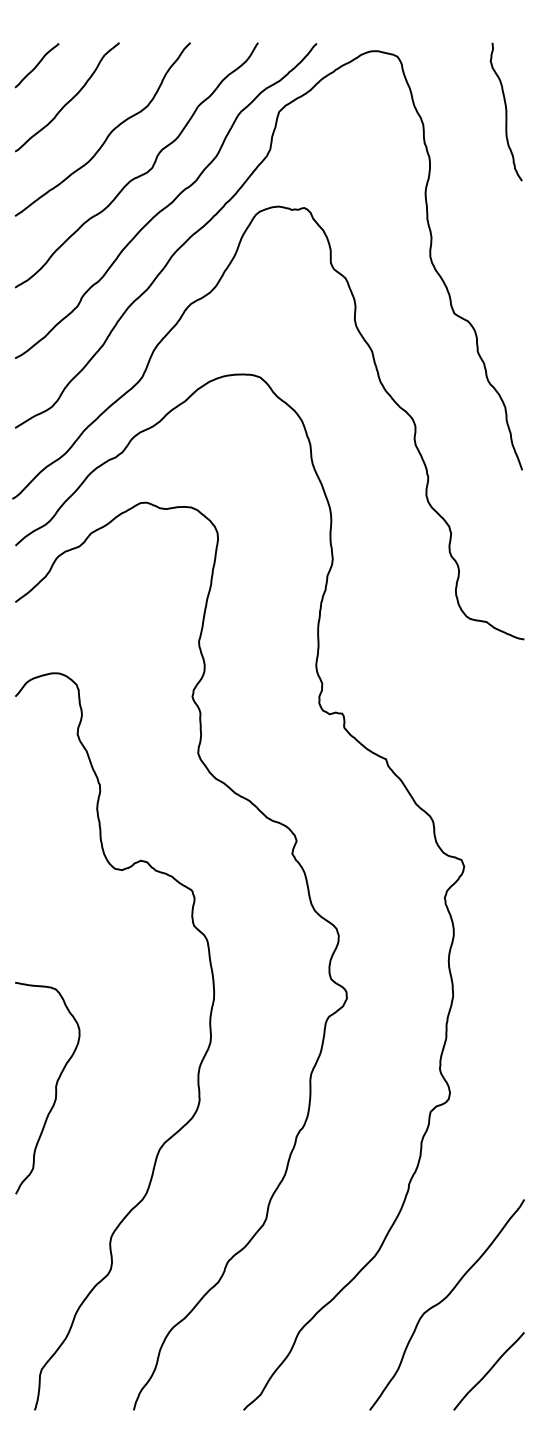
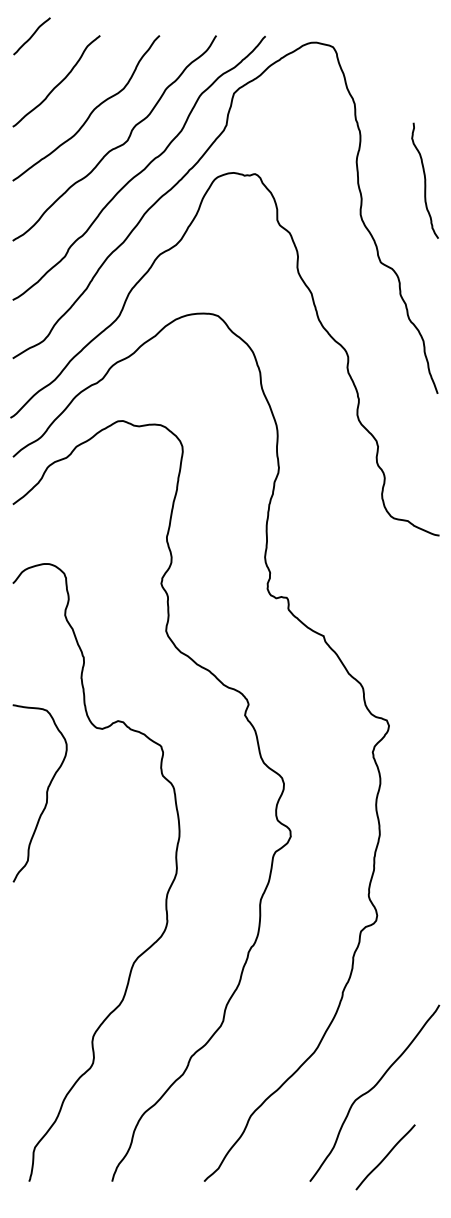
curve: (36, 65) -> (31, 36), moved
curve: (505, 111) -> (424, 180), moved
curve: (55, 1087) -> (46, 792), moved
curve: (488, 1371) -> (385, 1157), moved

